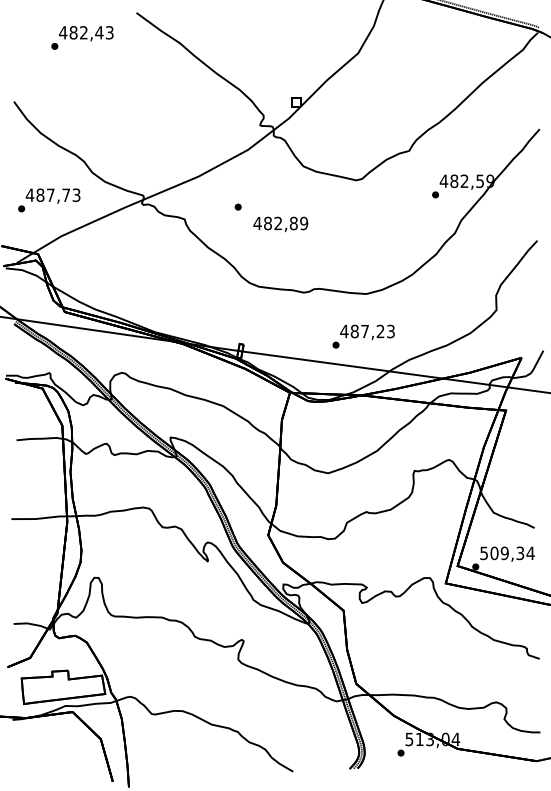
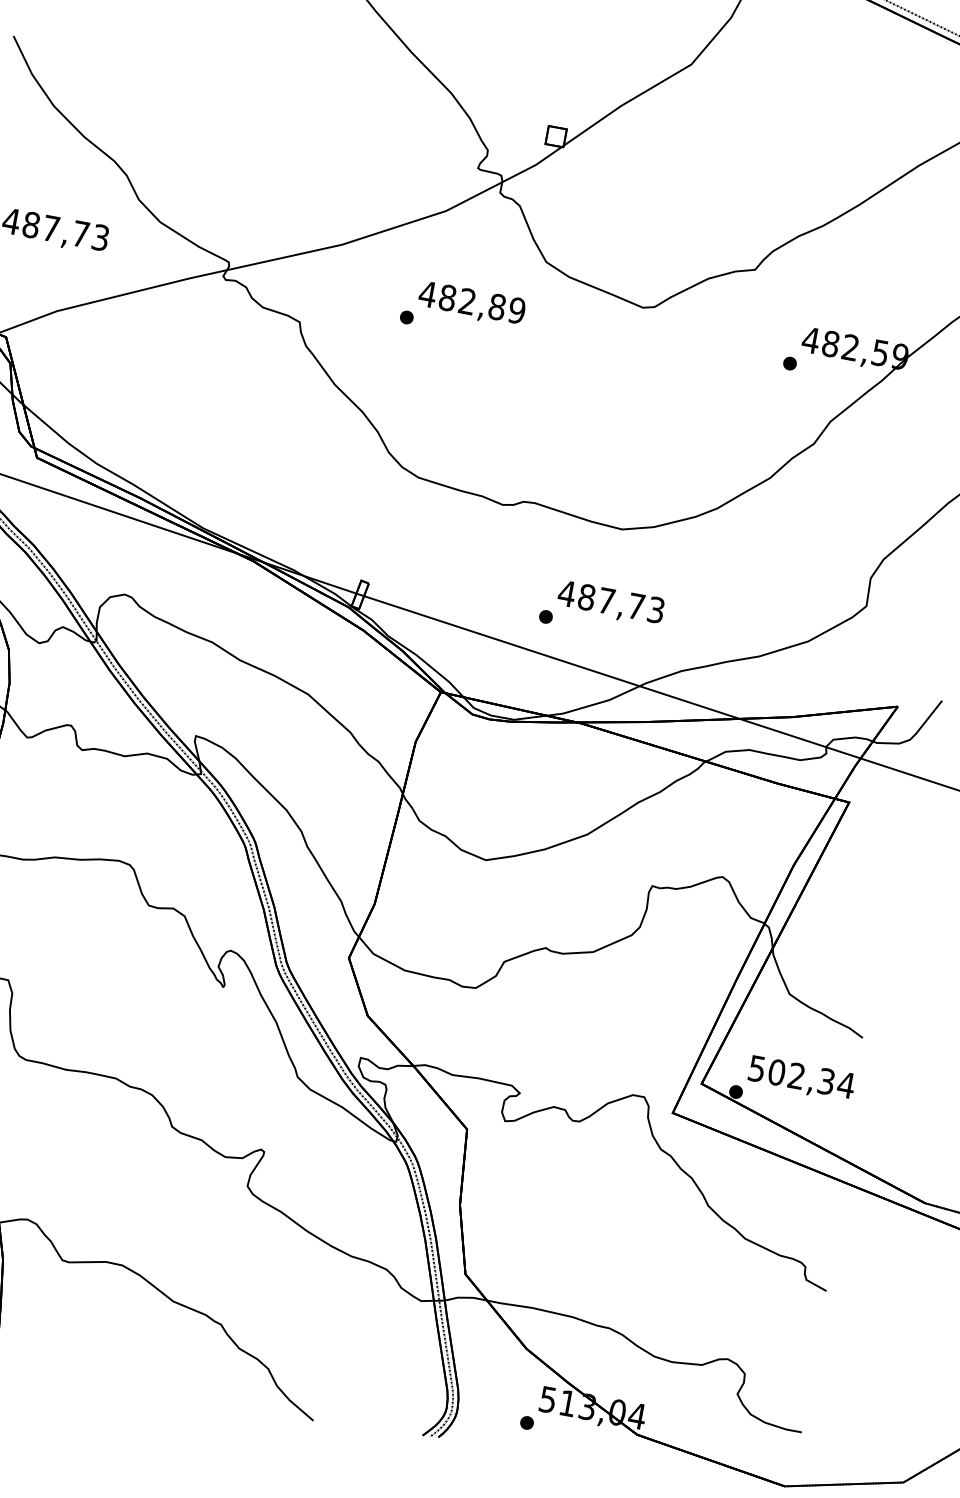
text: (280, 224) -> (471, 304), moved
text: (380, 331) -> (636, 606), 487,23 -> 487,73
text: (504, 553) -> (796, 1076), 509,34 -> 502,34

